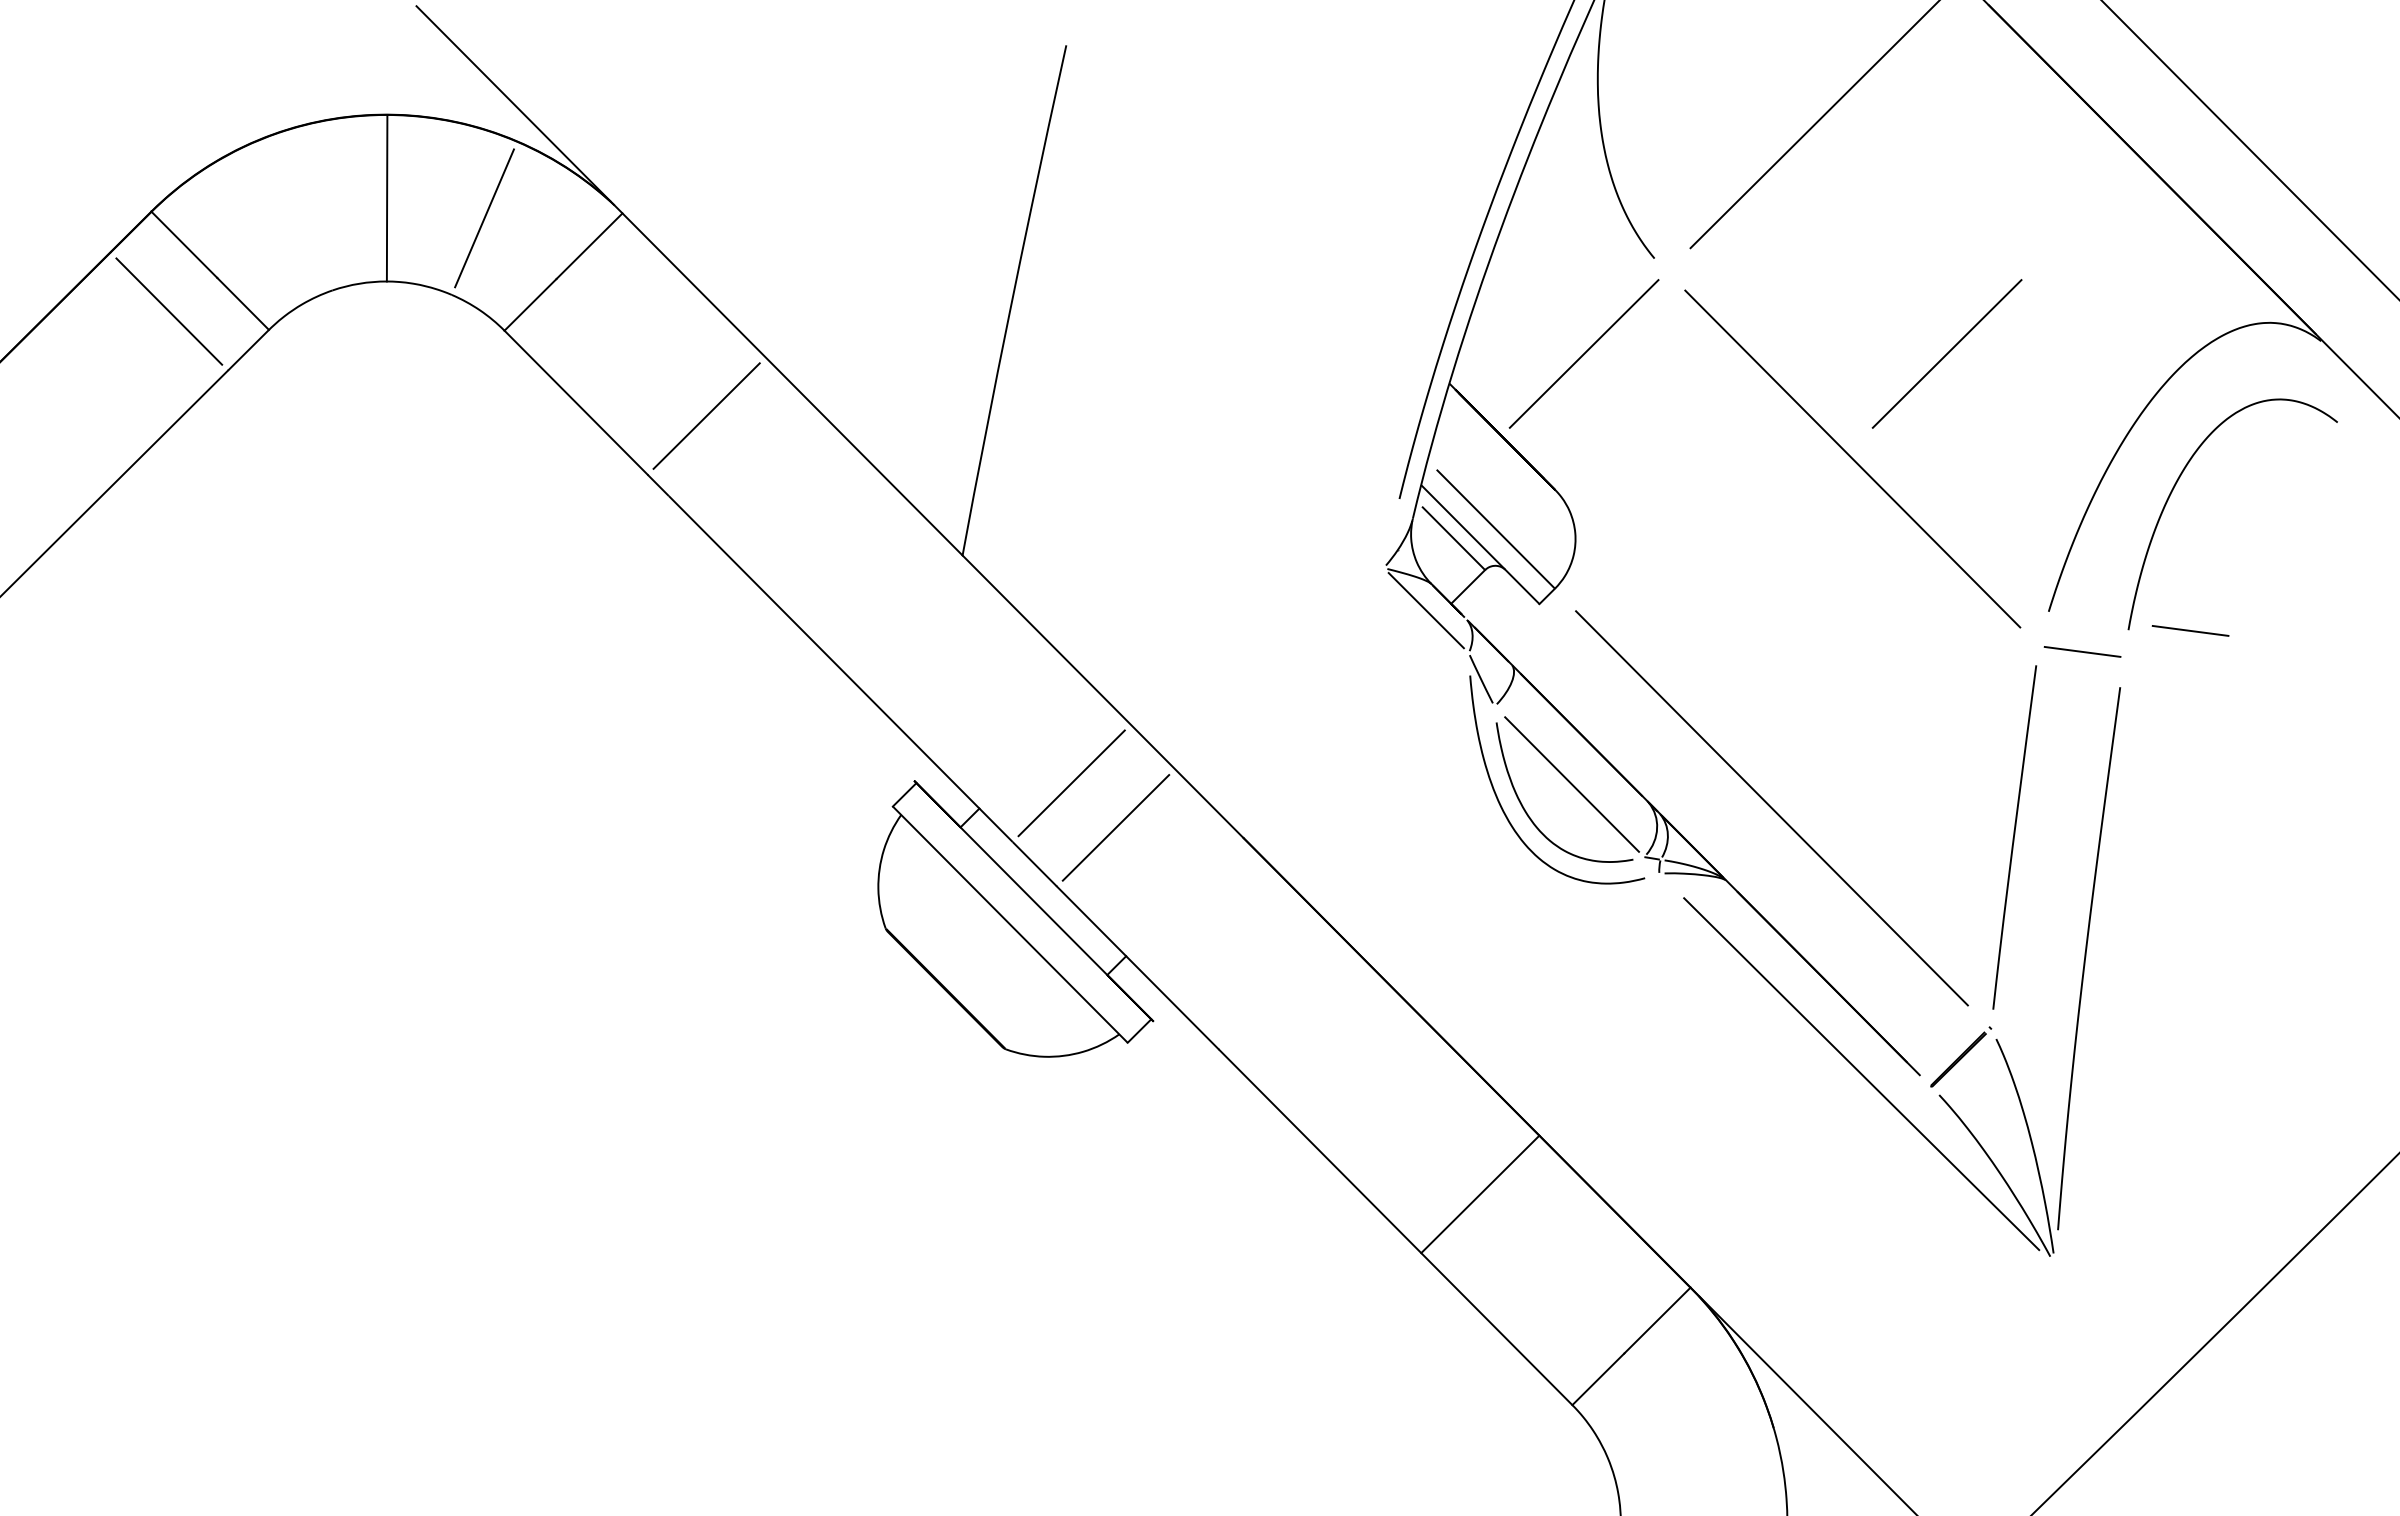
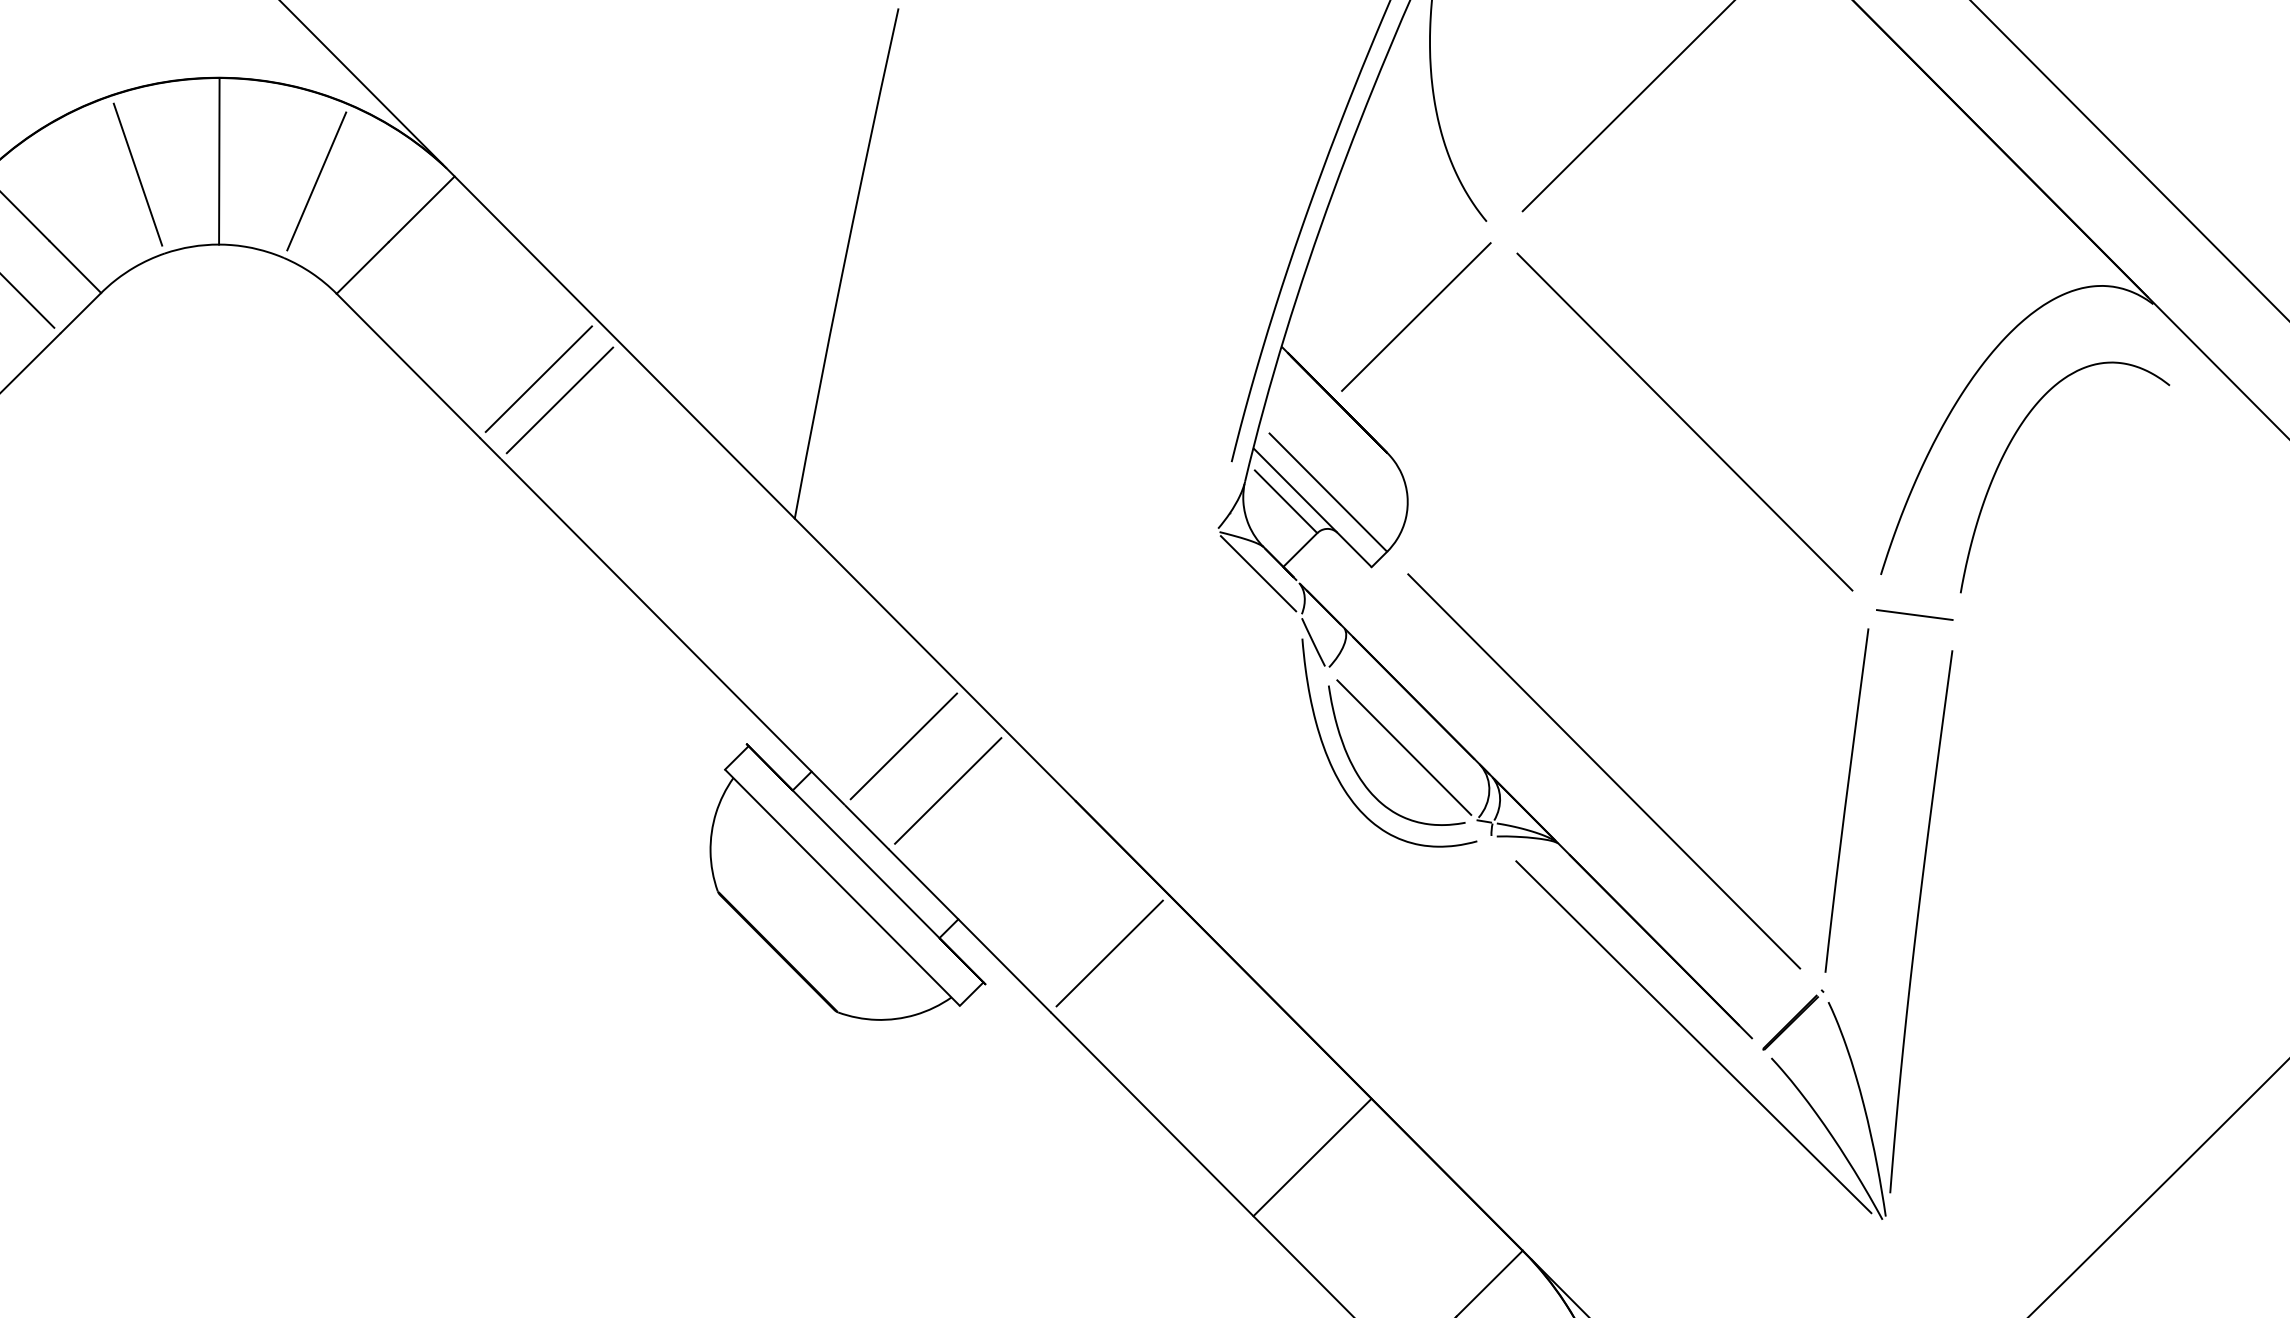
line: (305, 211) -> (137, 174), added
line: (1946, 353) -> (1778, 316), removed
line: (727, 437) -> (559, 400), added
line: (2190, 630) -> (2022, 593), removed
line: (1277, 990) -> (1109, 953), added

